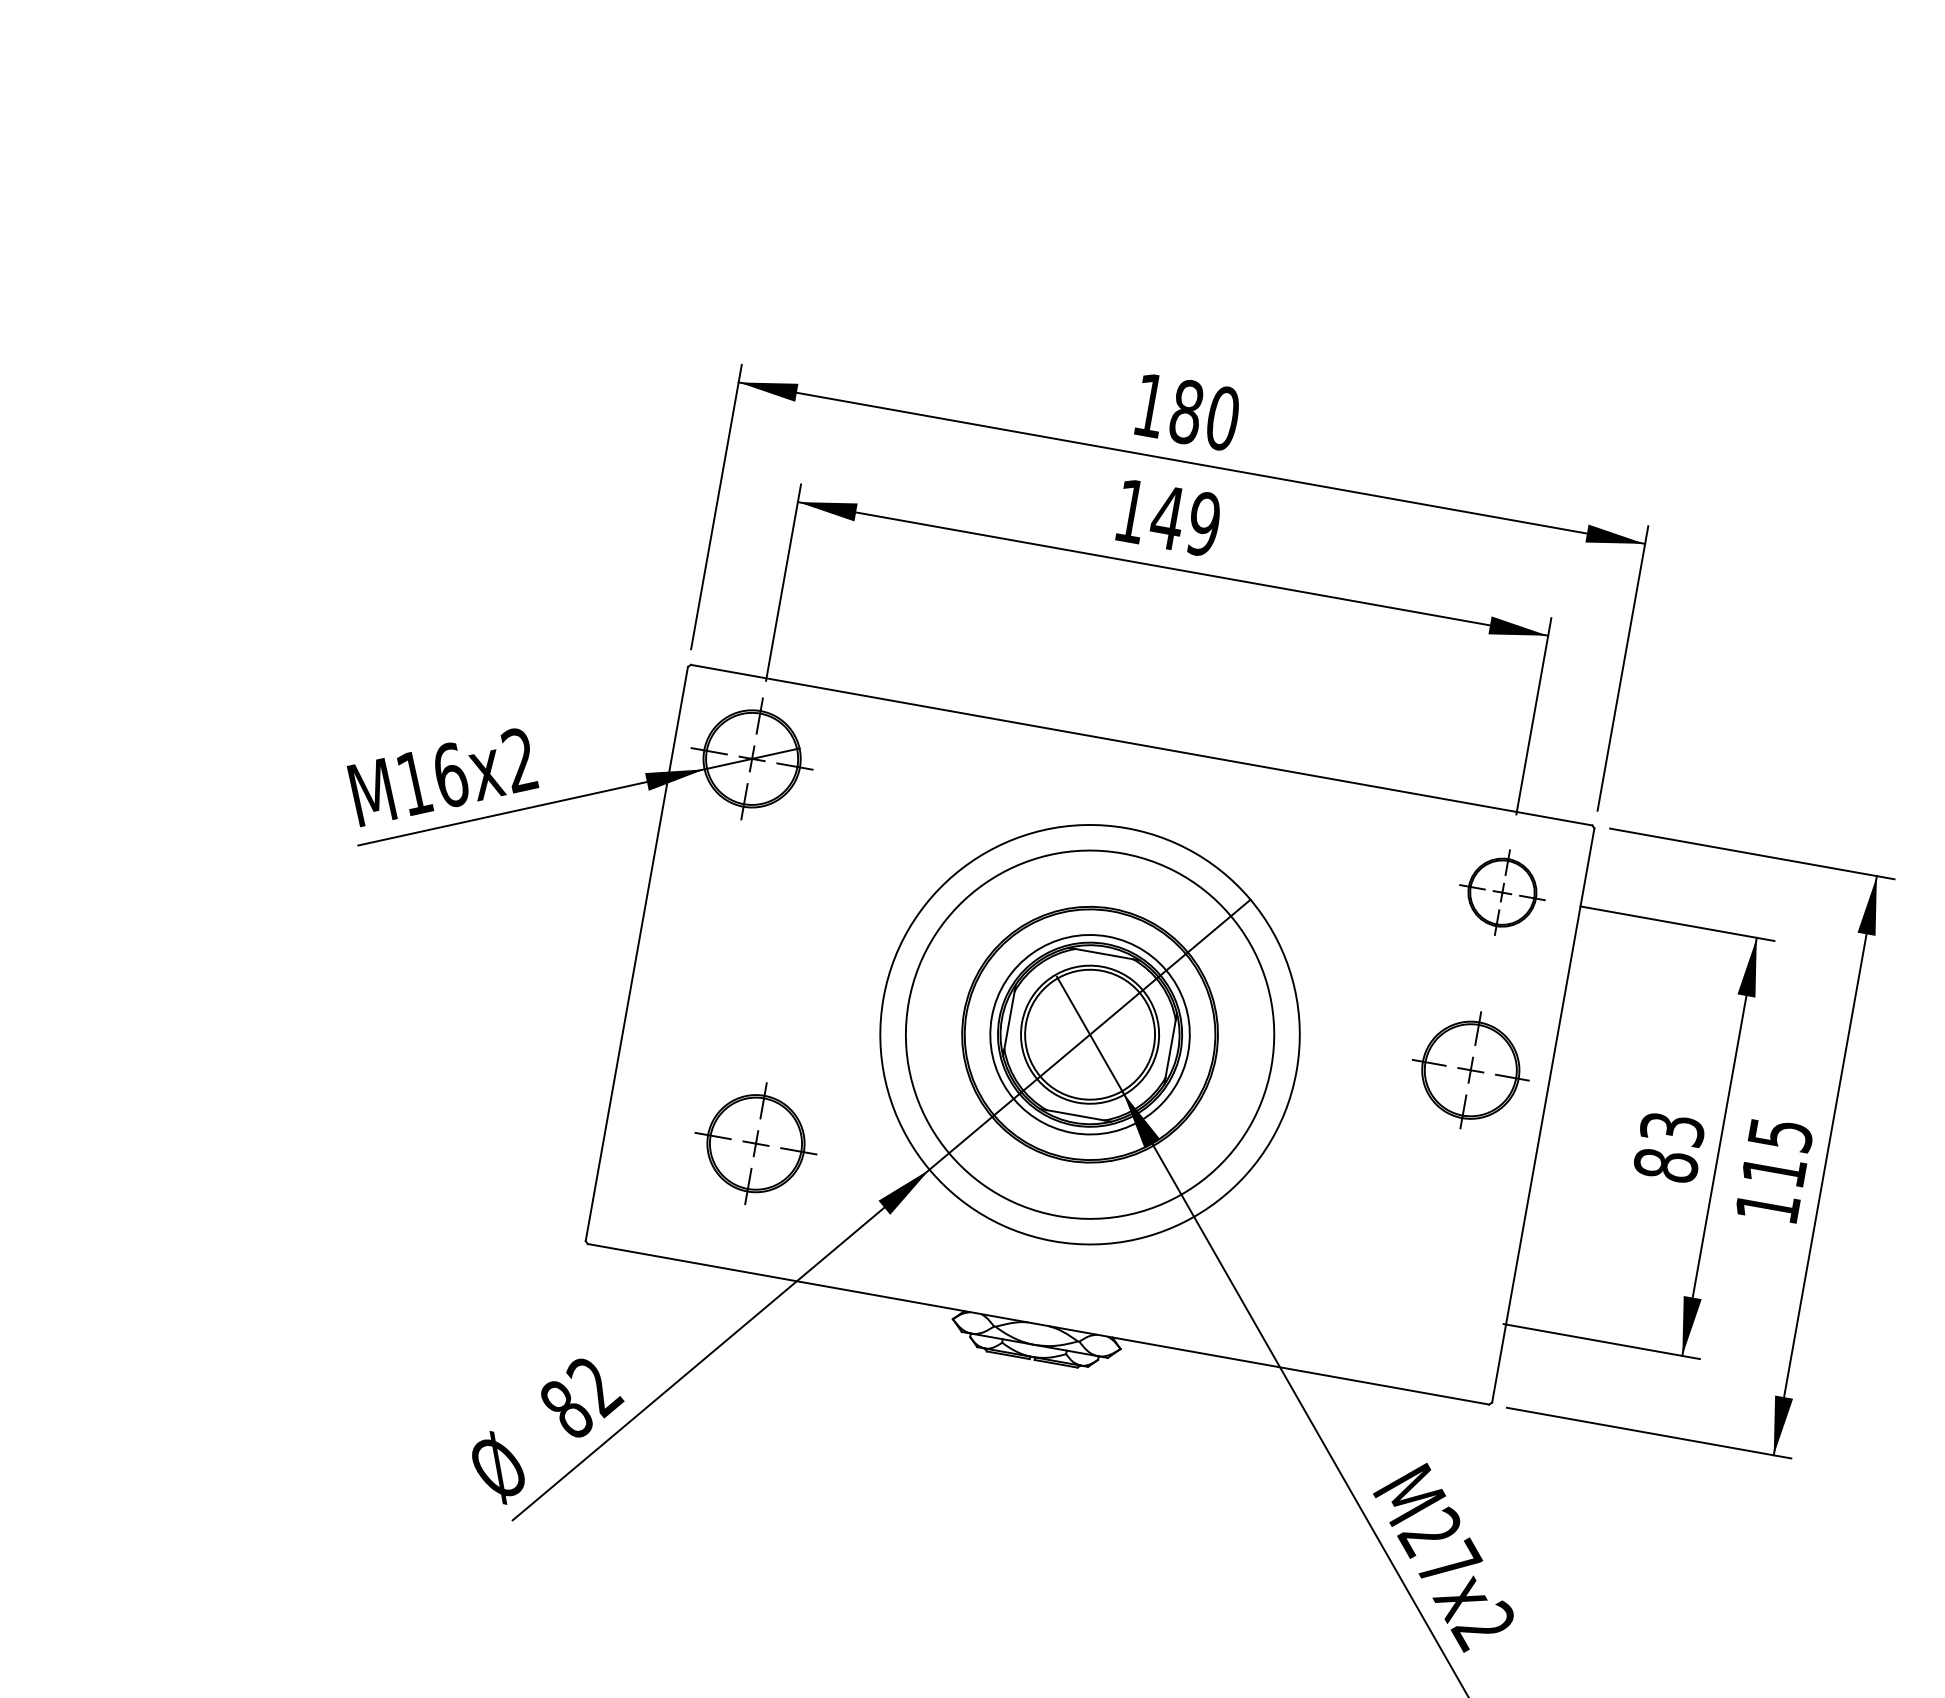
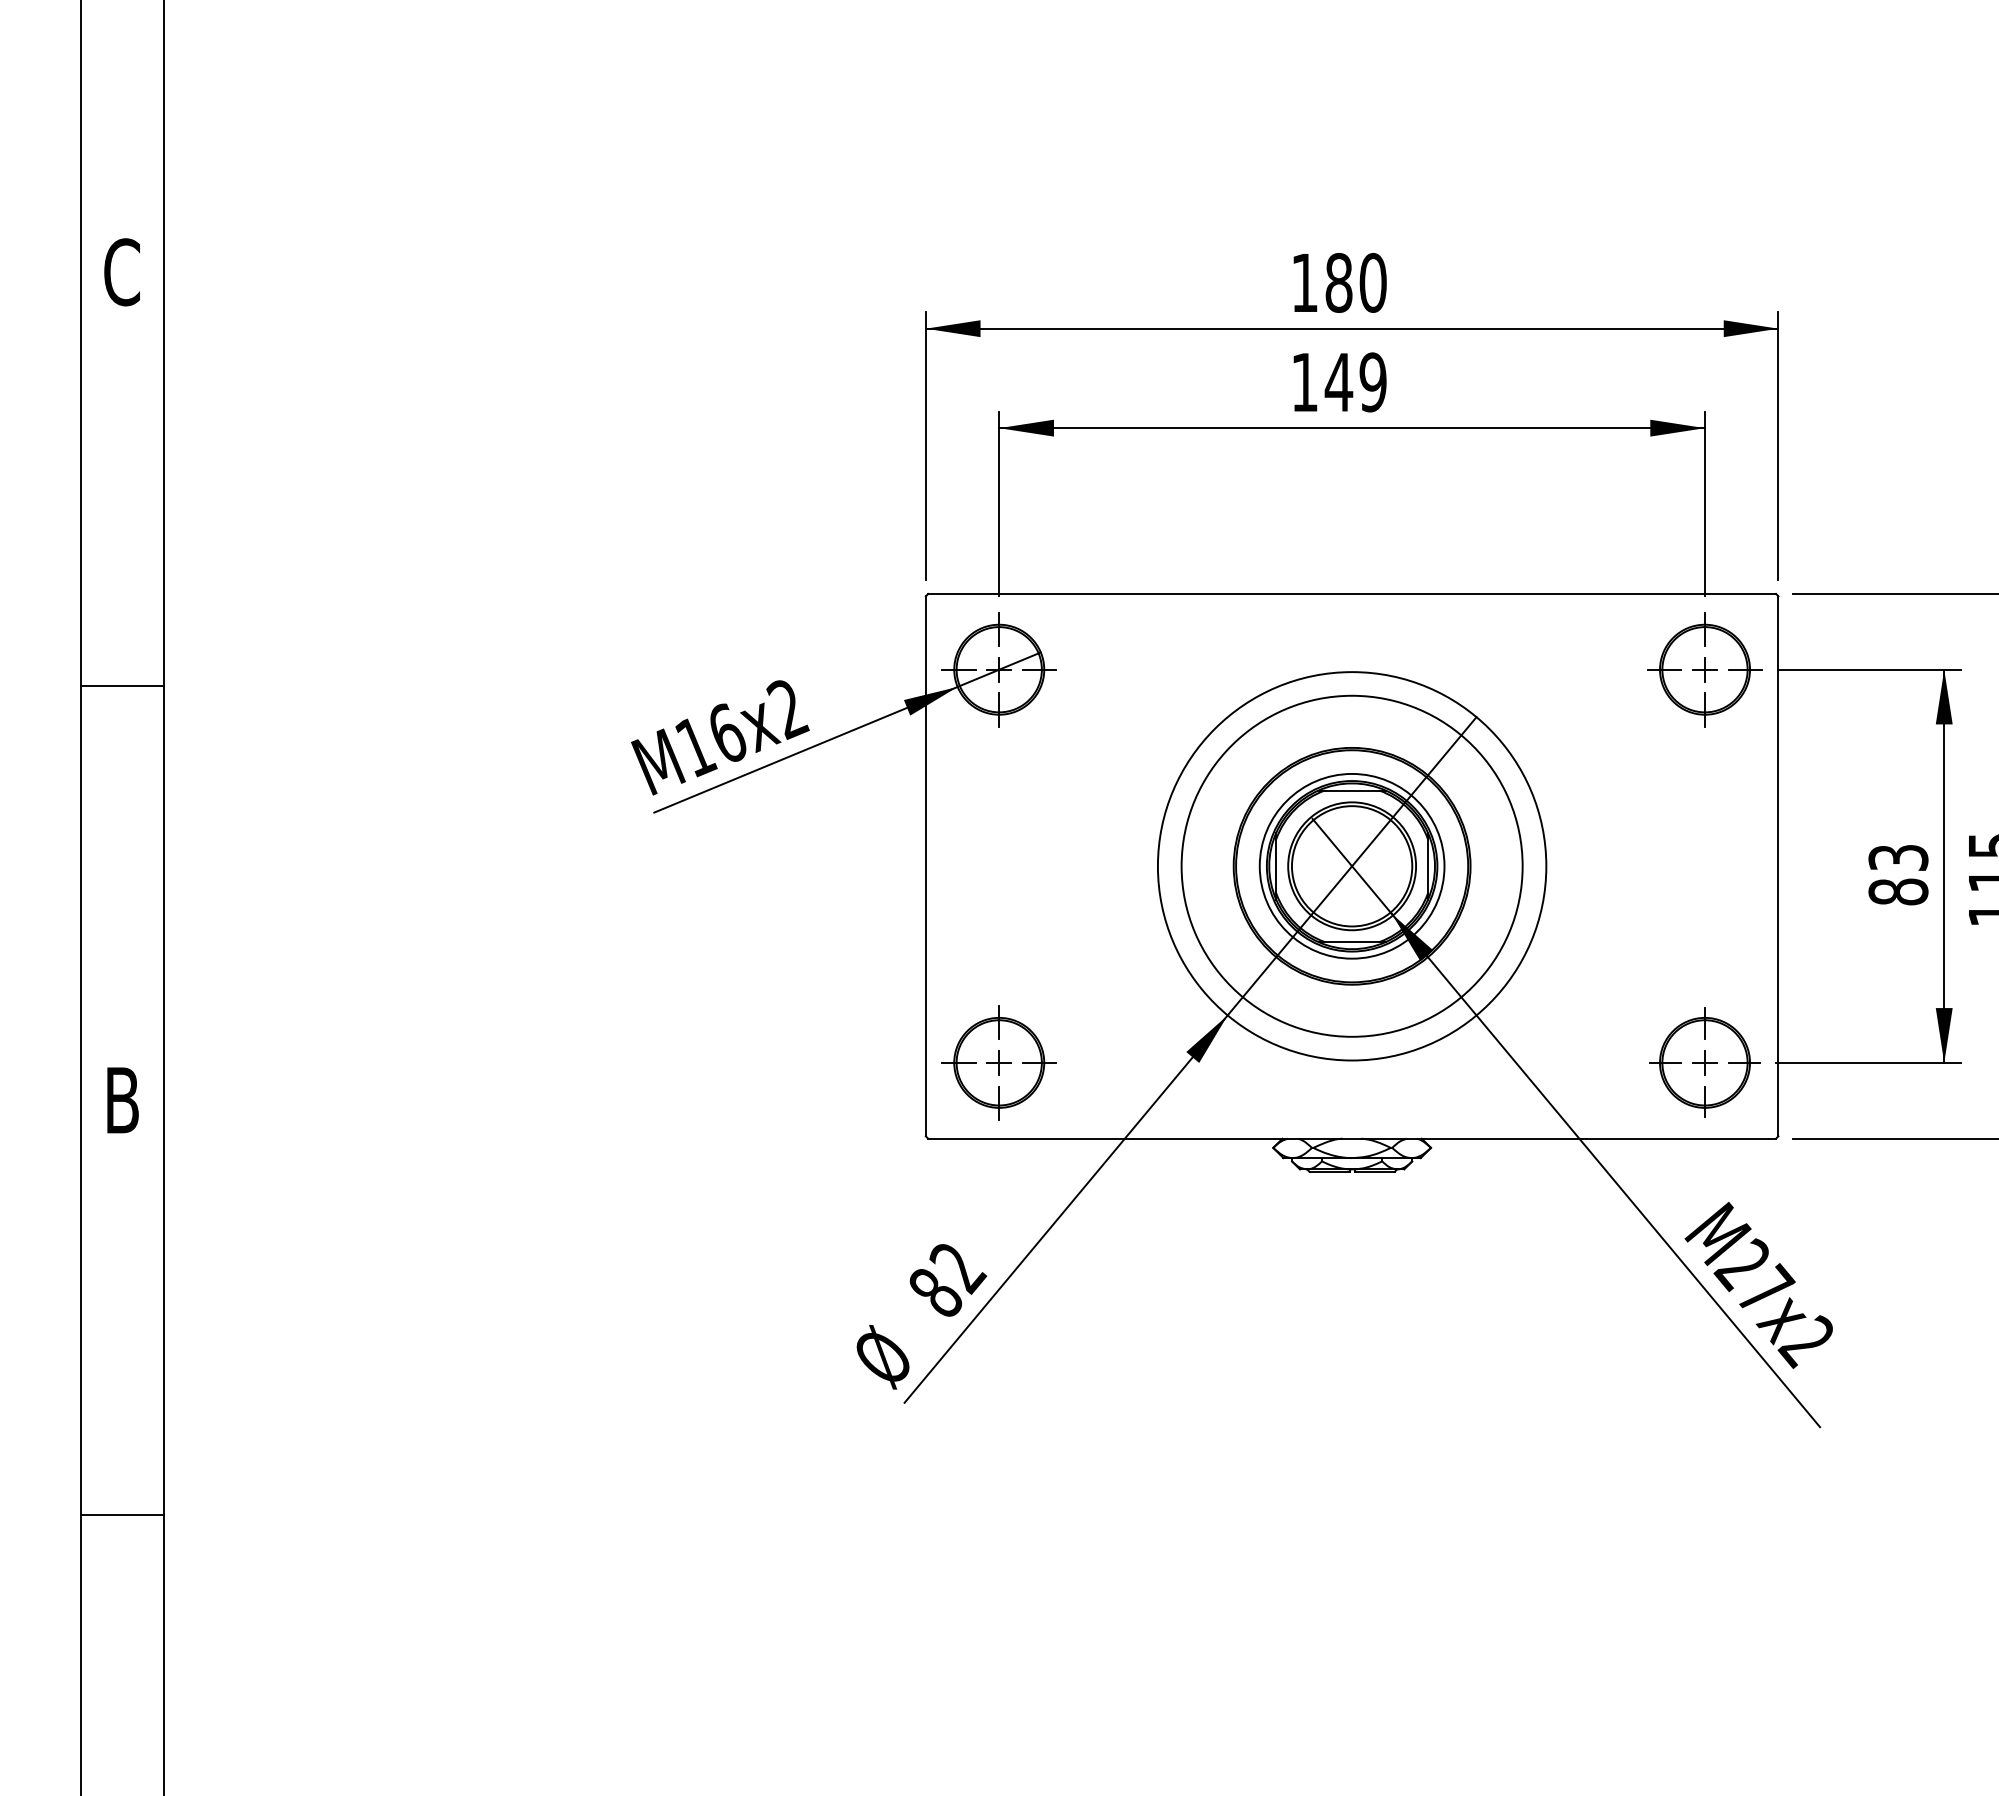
part: (1501, 892) -> (1704, 669), size x1.43
part: (1470, 1069) -> (1704, 1062), moved
part: (755, 1143) -> (998, 1062), moved

